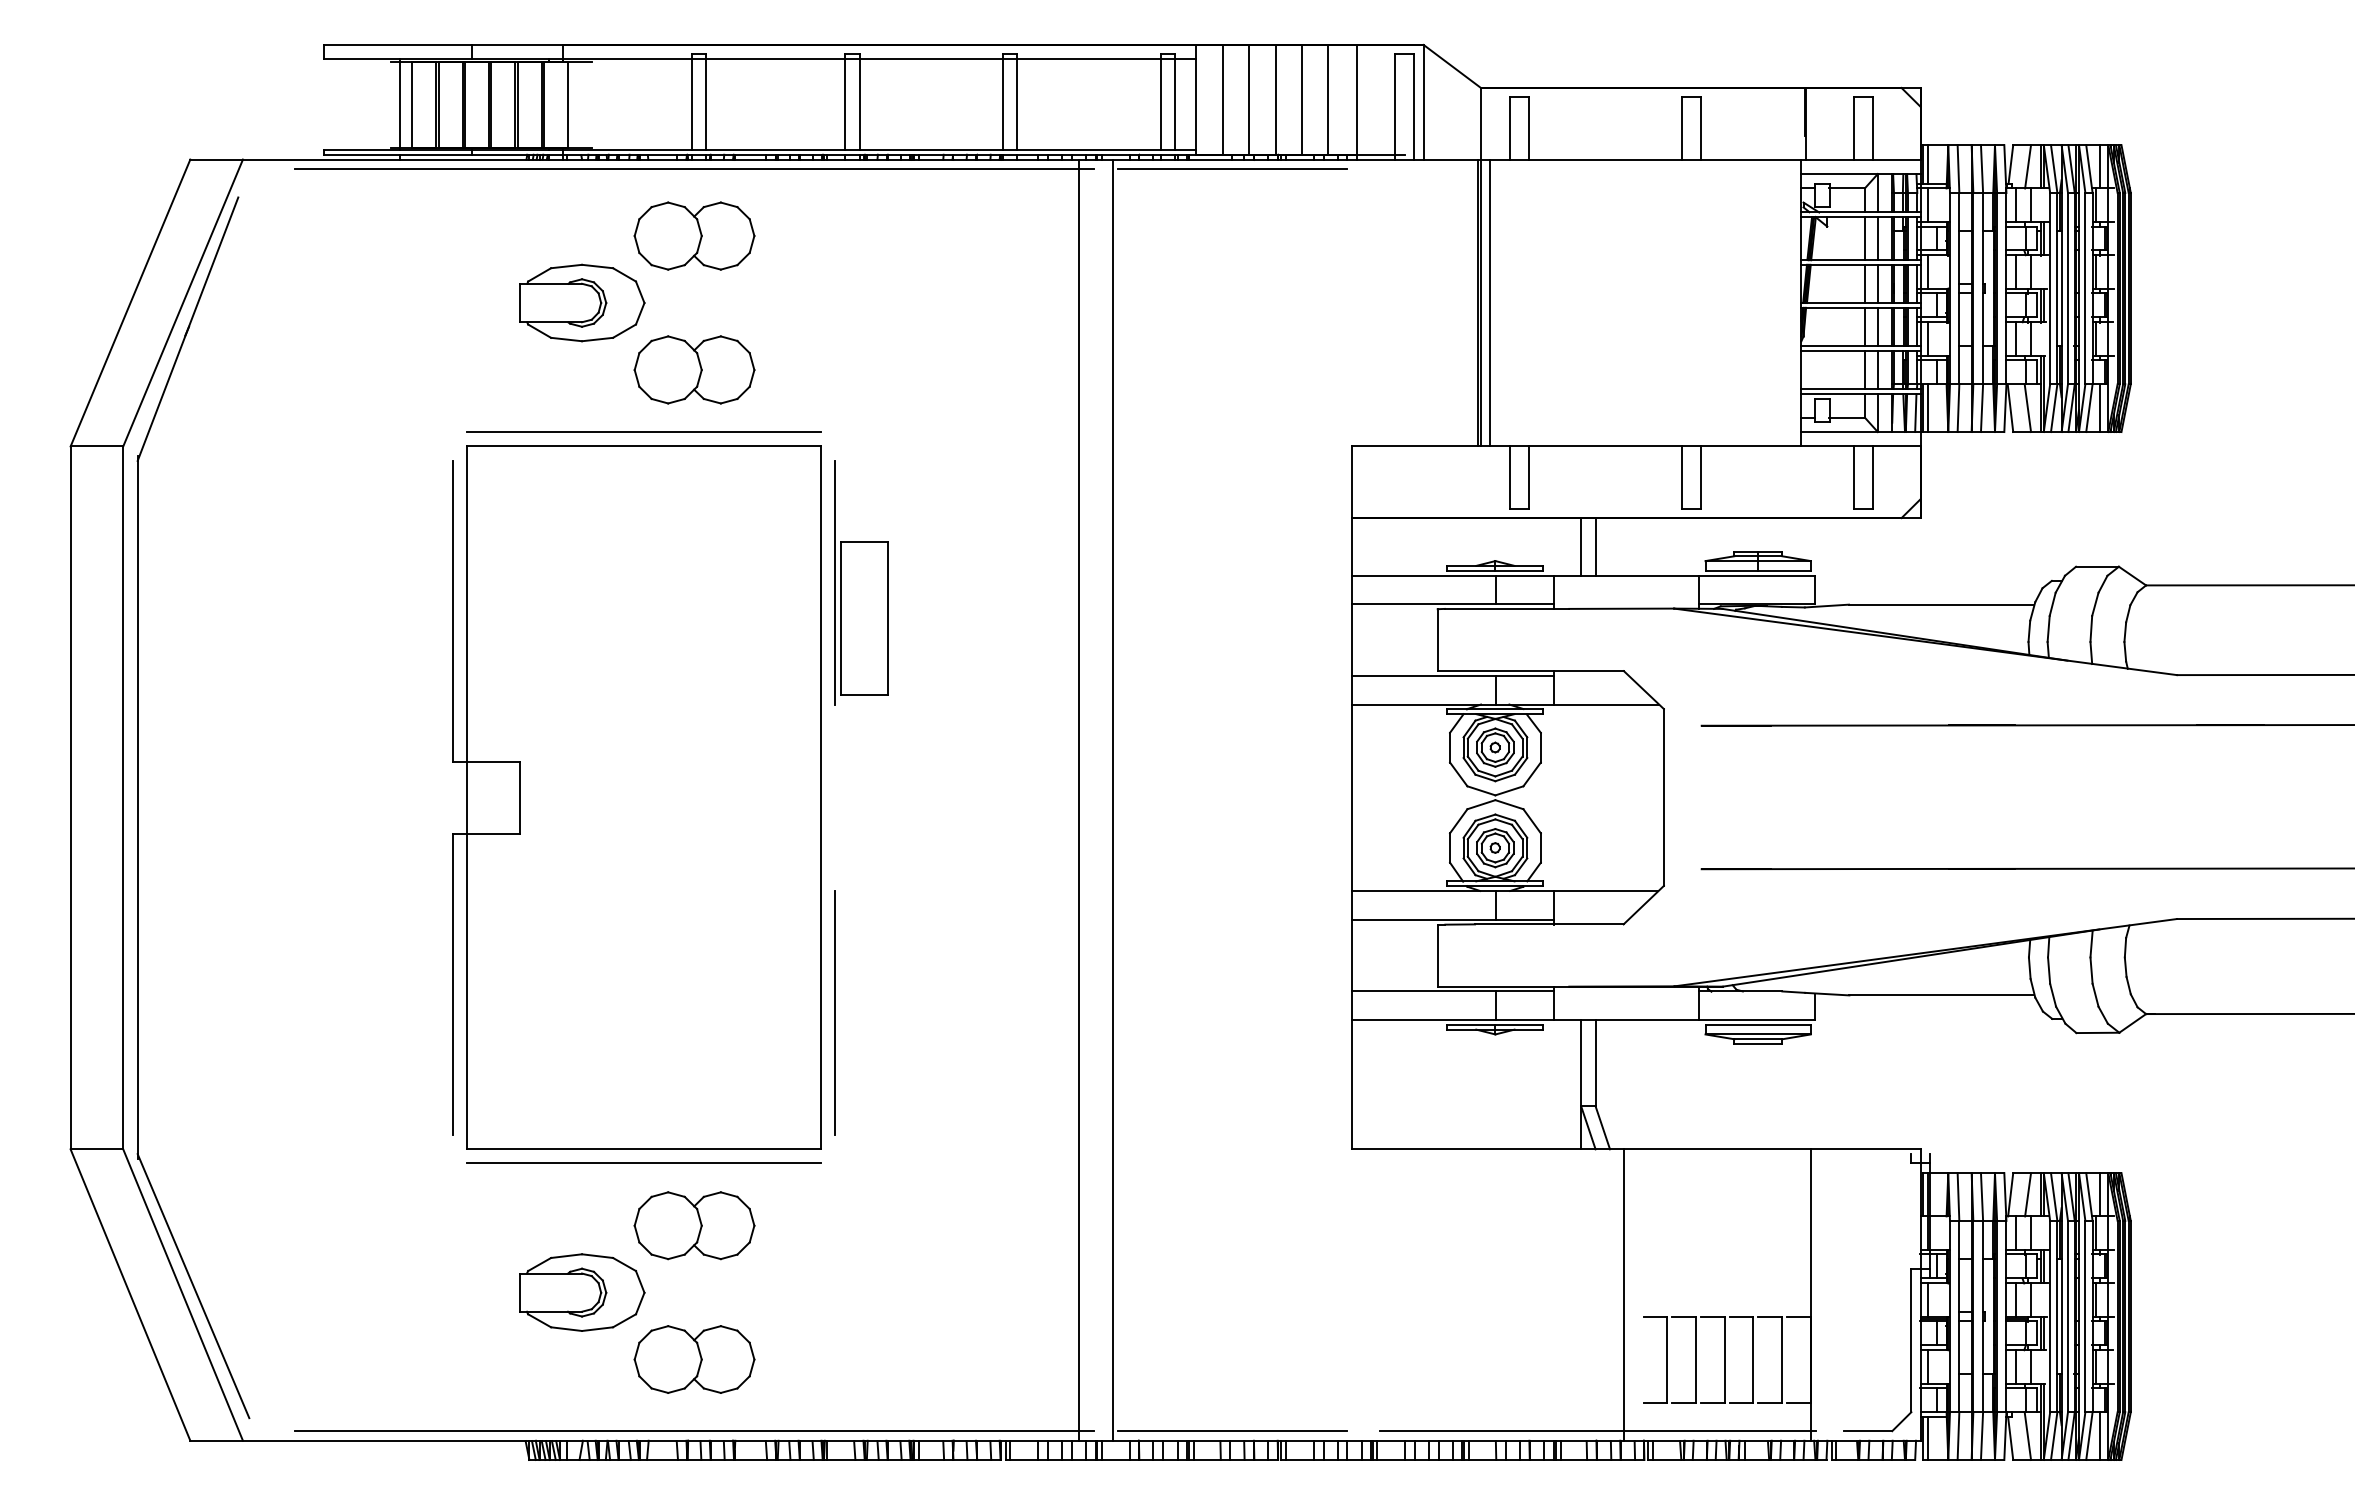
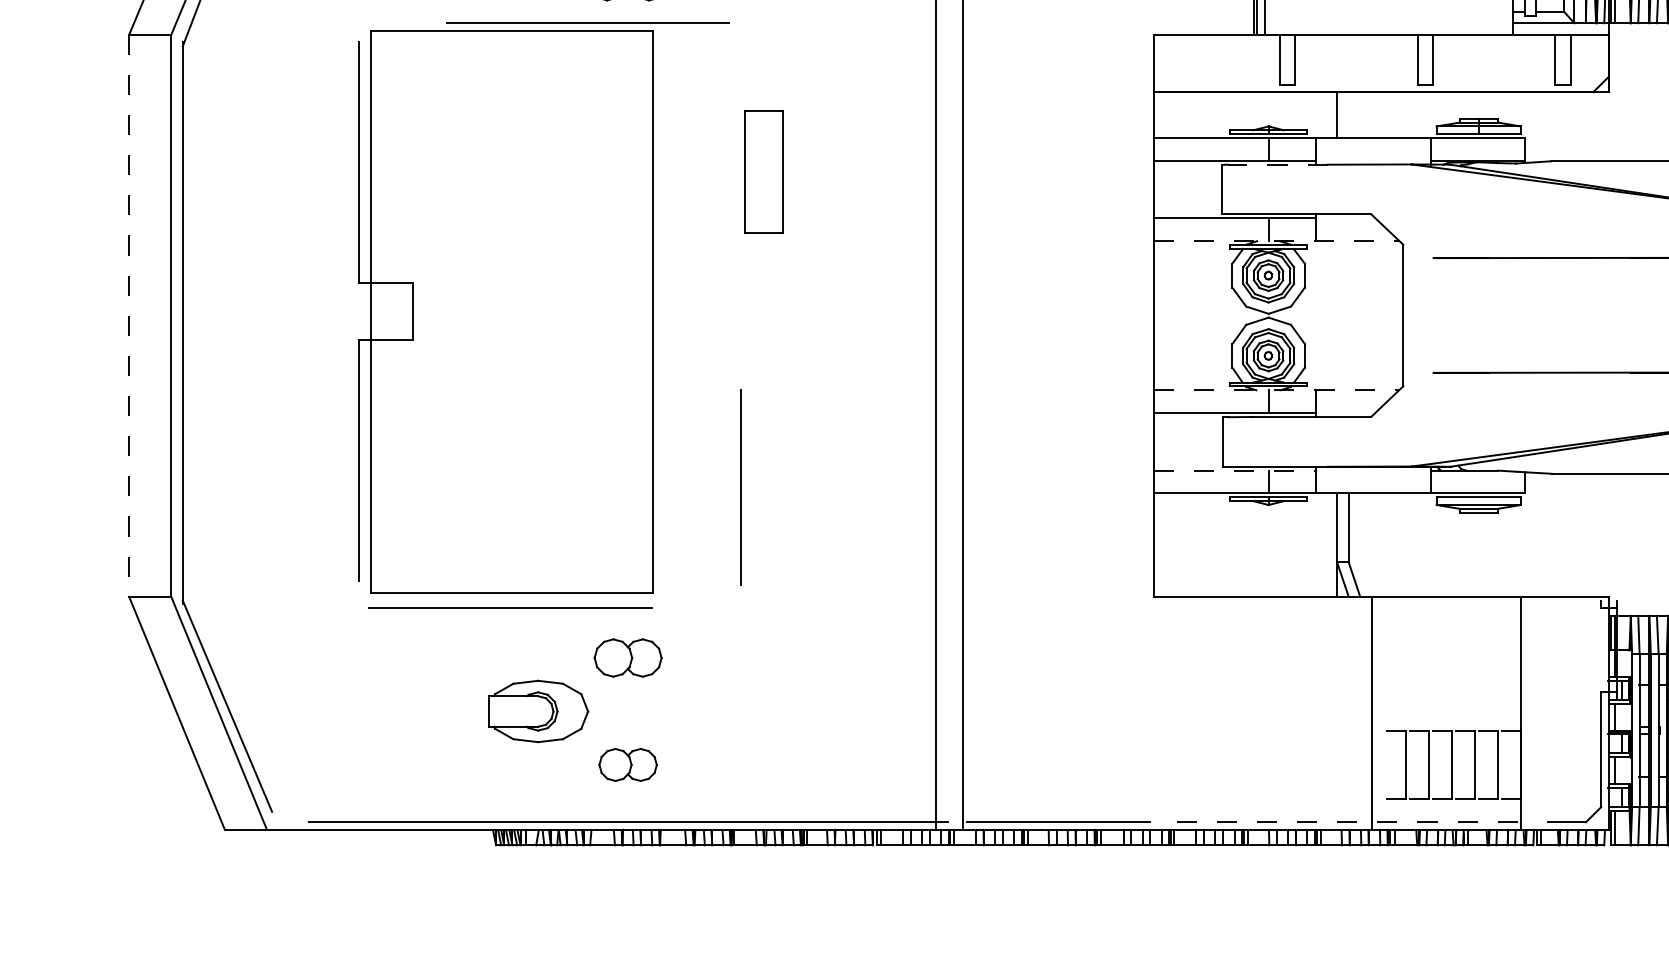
line: (1595, 546) -> (1348, 114), removed
line: (835, 582) -> (740, 143), removed
line: (1506, 608) -> (1277, 164), solid -> dashed
line: (1505, 704) -> (1276, 241), solid -> dashed
part: (636, 797) -> (505, 311), moved
line: (70, 798) -> (129, 316), solid -> dashed
line: (1505, 891) -> (1276, 390), solid -> dashed
line: (1453, 991) -> (1235, 470), solid -> dashed
line: (643, 1162) -> (509, 607), moved
part: (694, 1225) -> (628, 657), size x0.7
part: (694, 1359) -> (628, 764), size x0.6
line: (1598, 1431) -> (1351, 822), solid -> dashed

